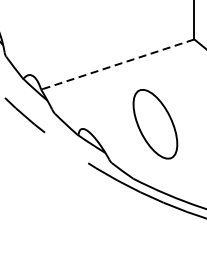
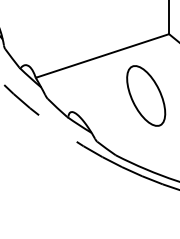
line: (117, 63) -> (102, 55), dashed -> solid
part: (155, 123) -> (146, 95), moved

